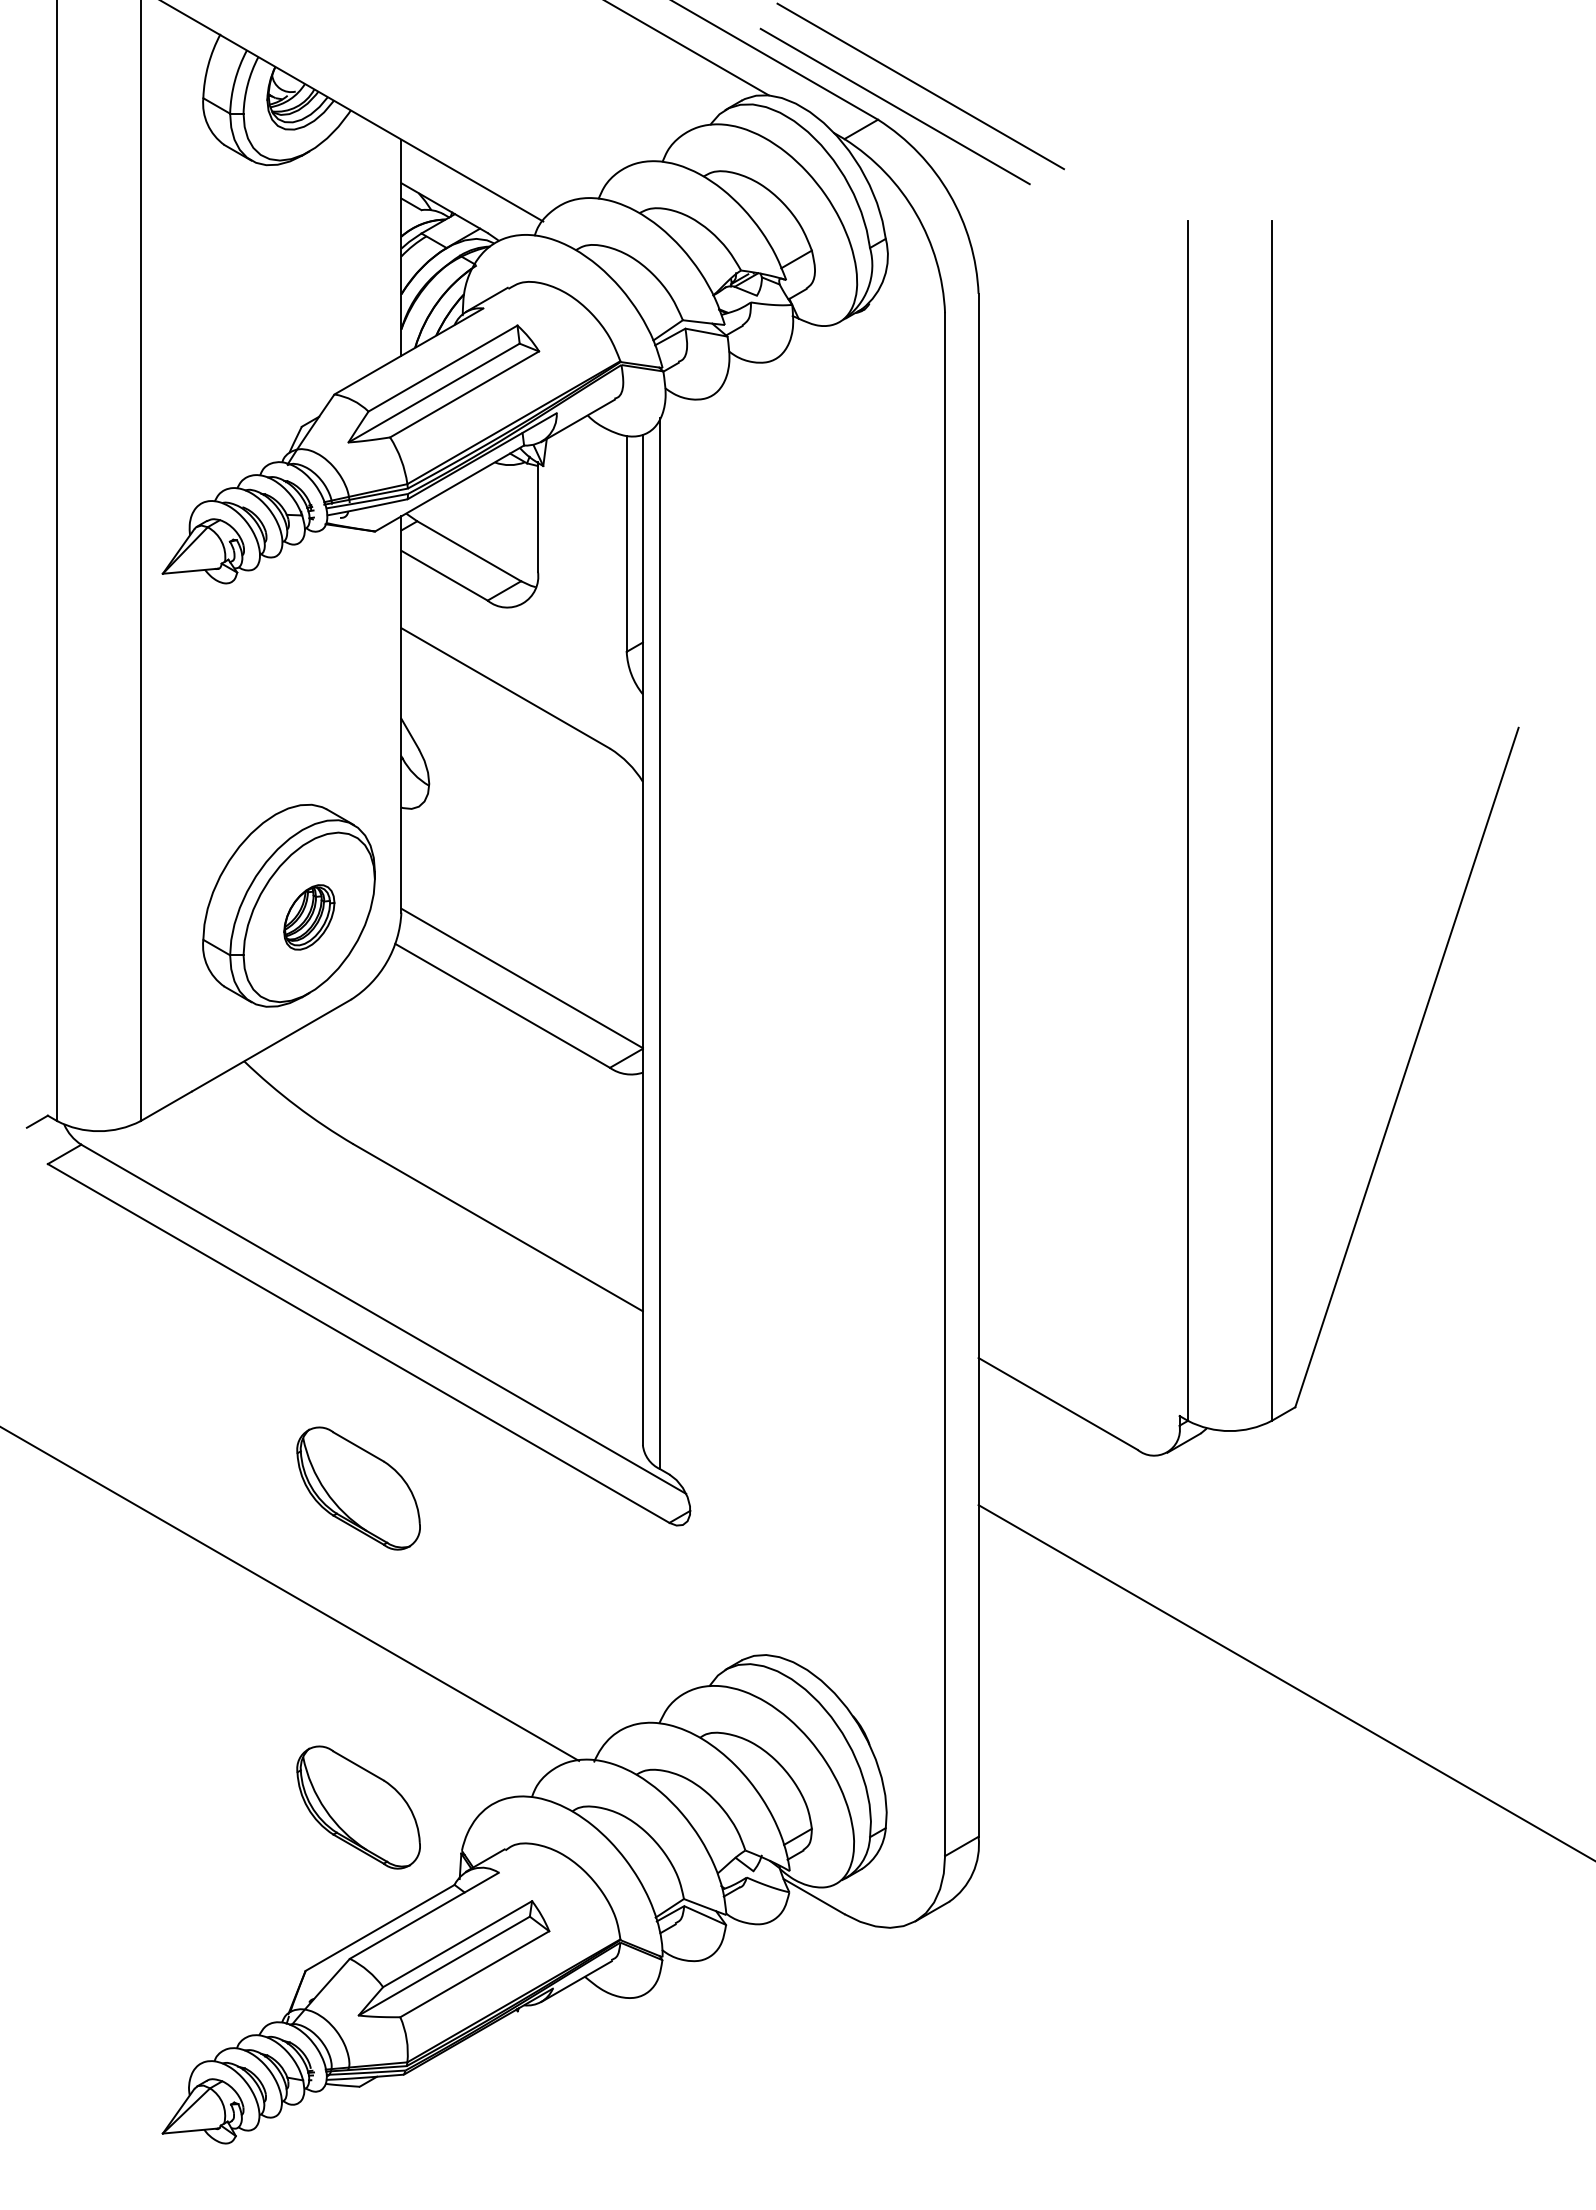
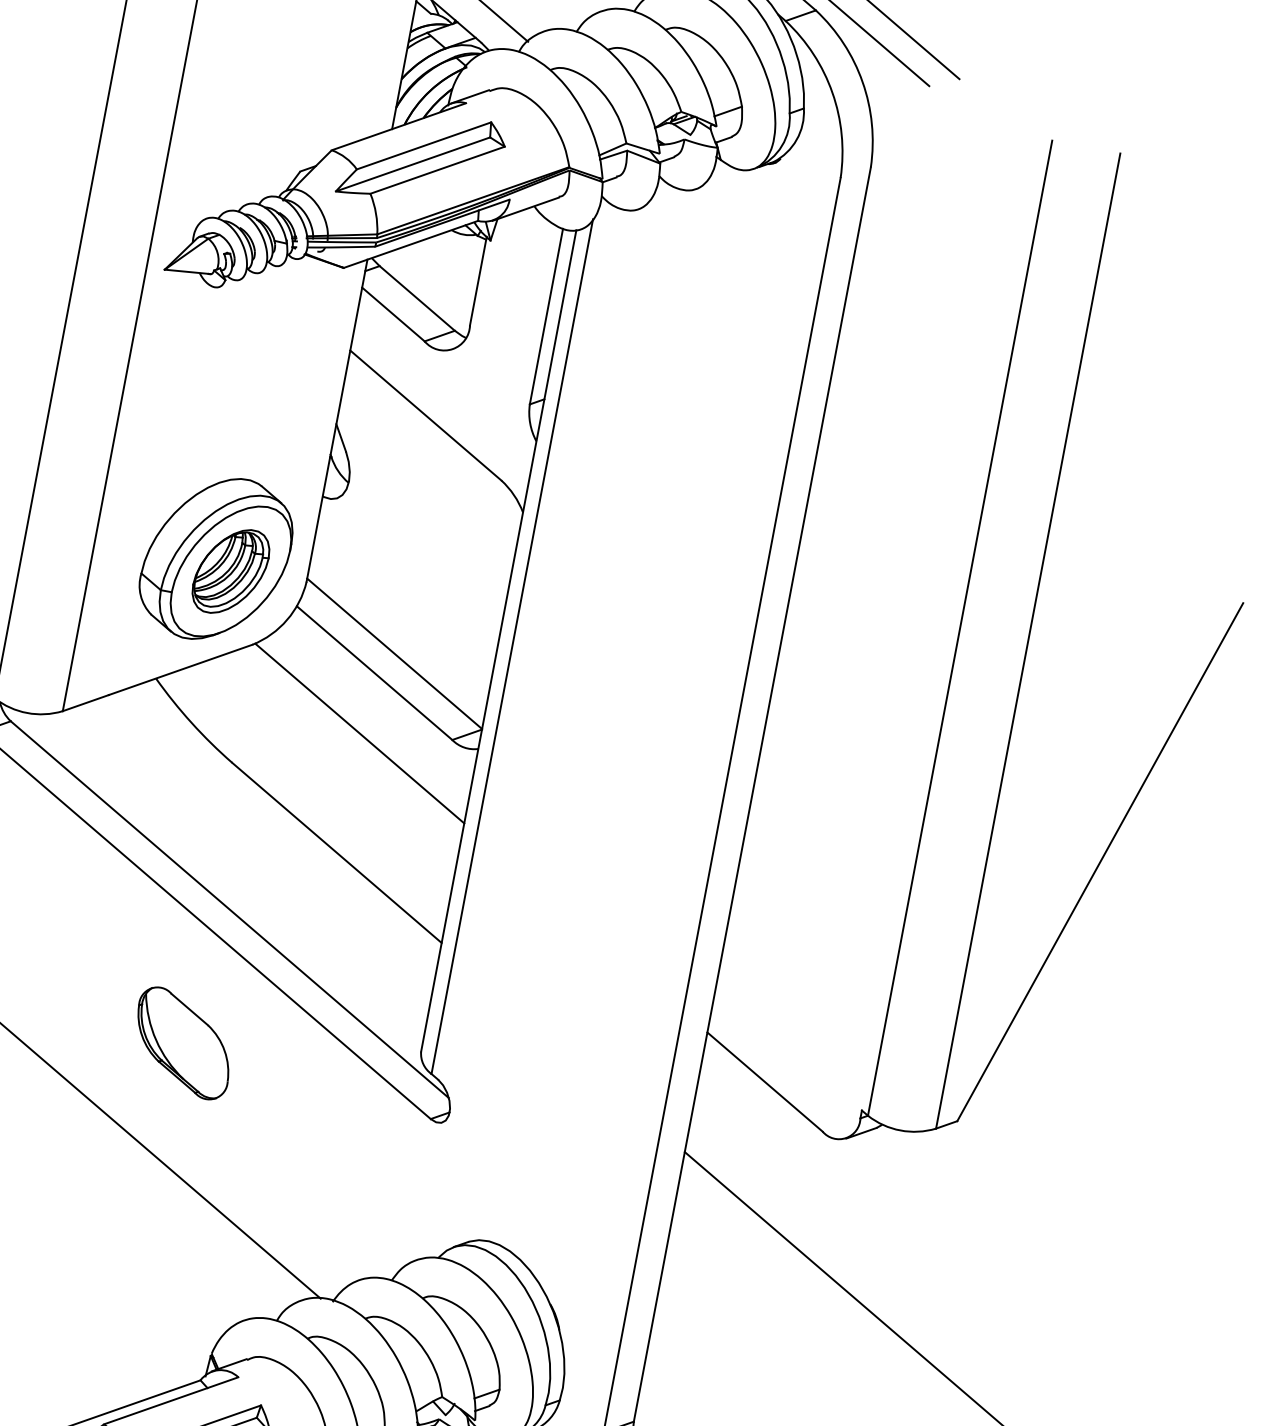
part: (309, 917) -> (231, 571), size x1.67
line: (498, 1080) -> (359, 733), added
part: (358, 1807) -> (134, 1302), removed

